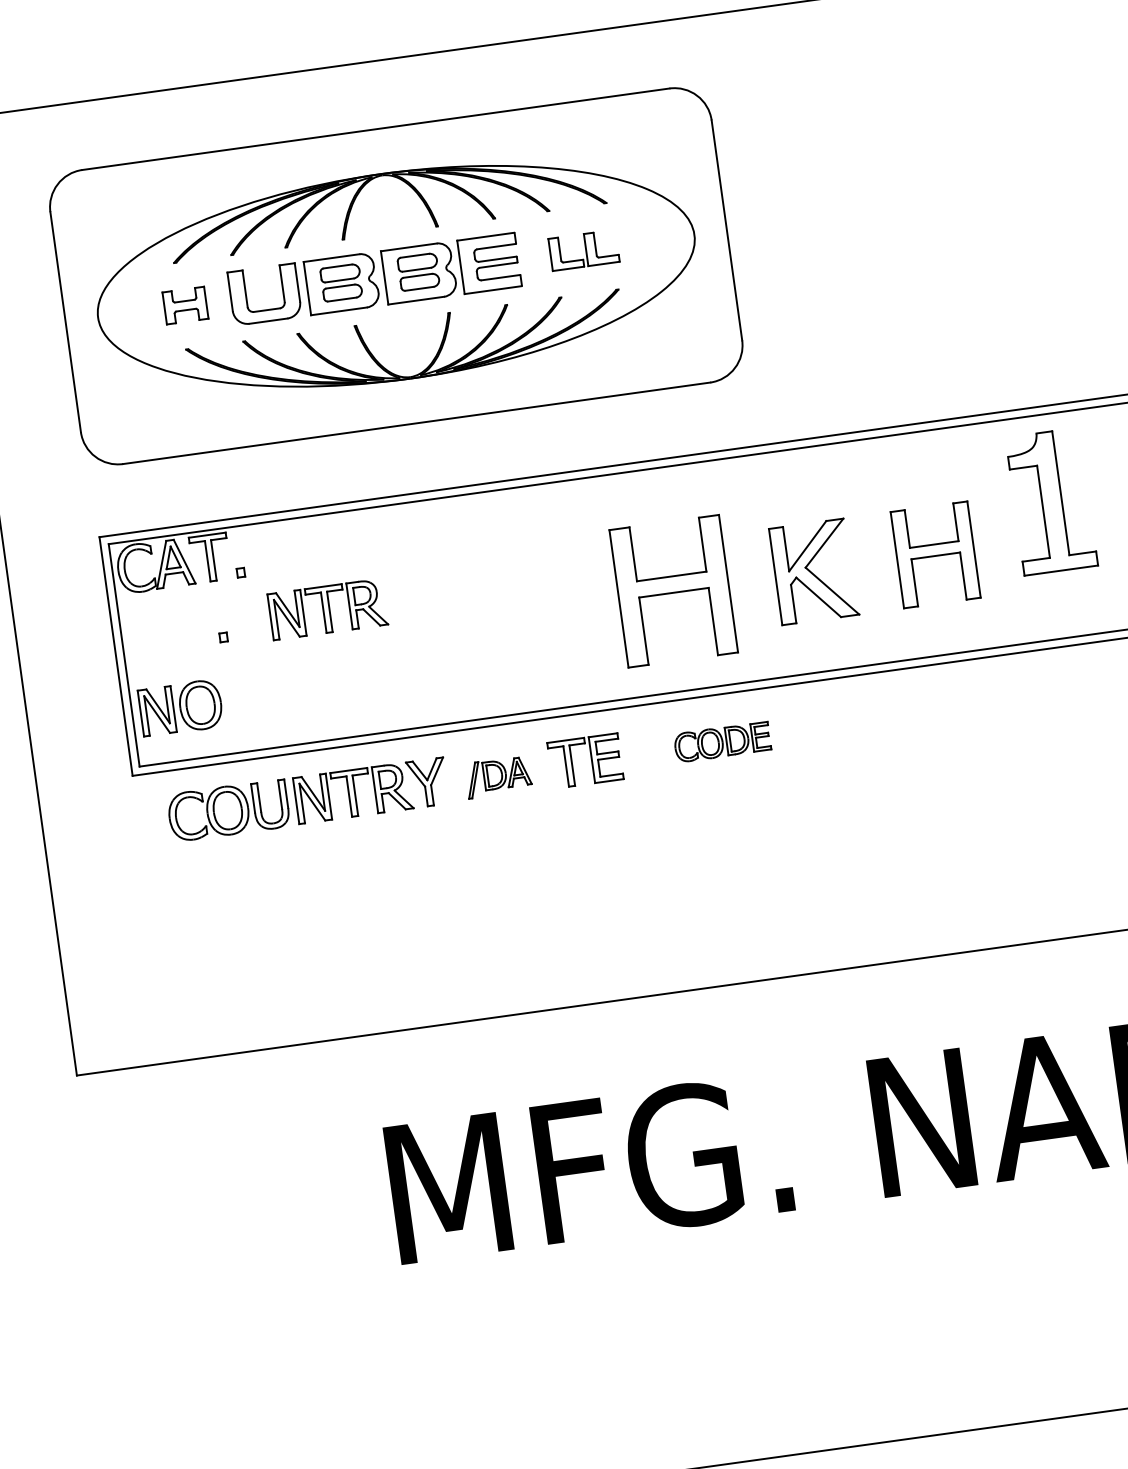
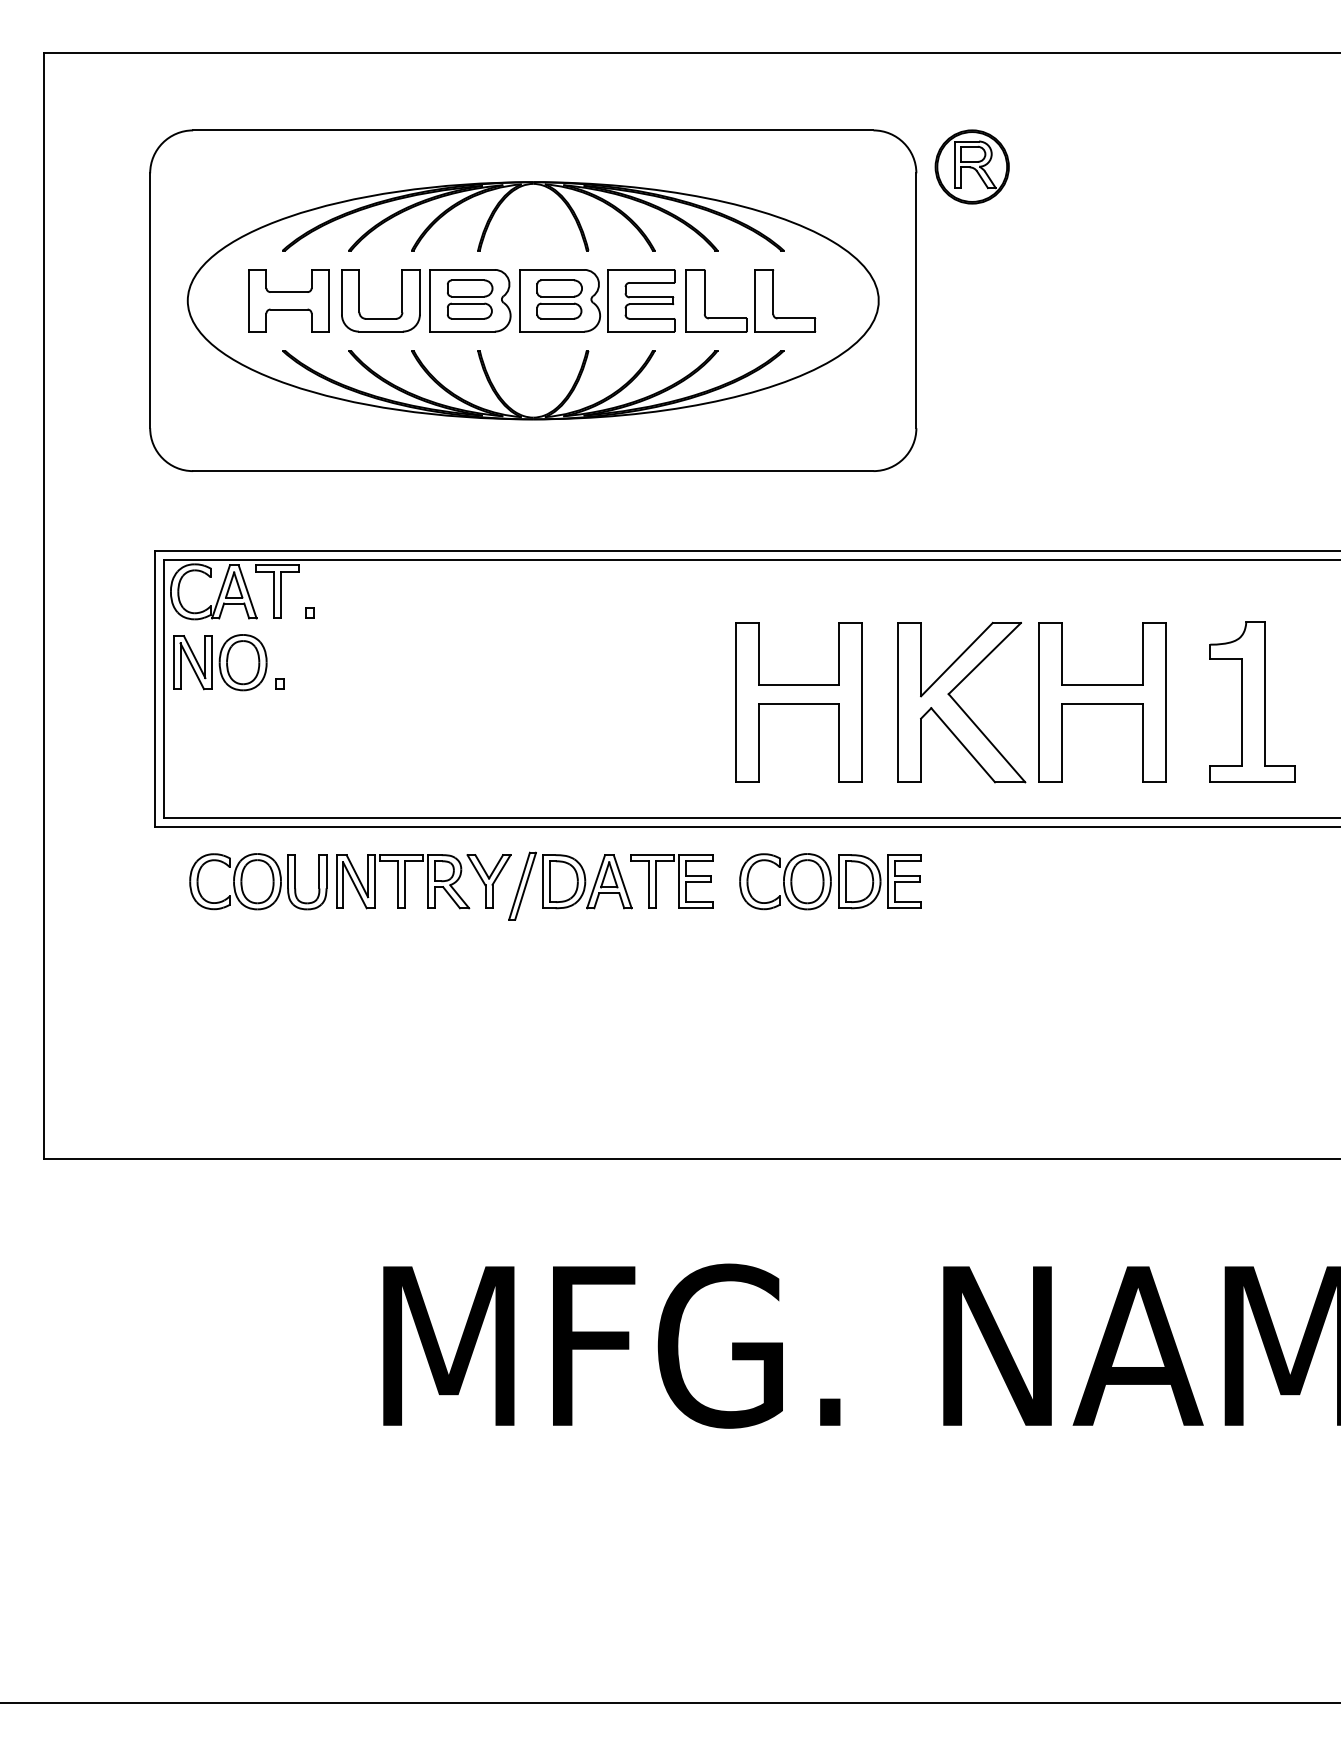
part: (758, 107) -> (971, 166), added
part: (583, 250) -> (750, 300), size x1.67
part: (185, 305) -> (288, 300), size x1.67
part: (1051, 500) -> (1252, 701), moved
part: (935, 554) -> (1102, 702), size x1.43
part: (813, 571) -> (961, 702), size x1.43
part: (328, 609) -> (403, 668), removed
part: (181, 707) -> (220, 662), moved
part: (722, 741) -> (830, 881), size x1.67
part: (498, 776) -> (570, 885), size x1.67

